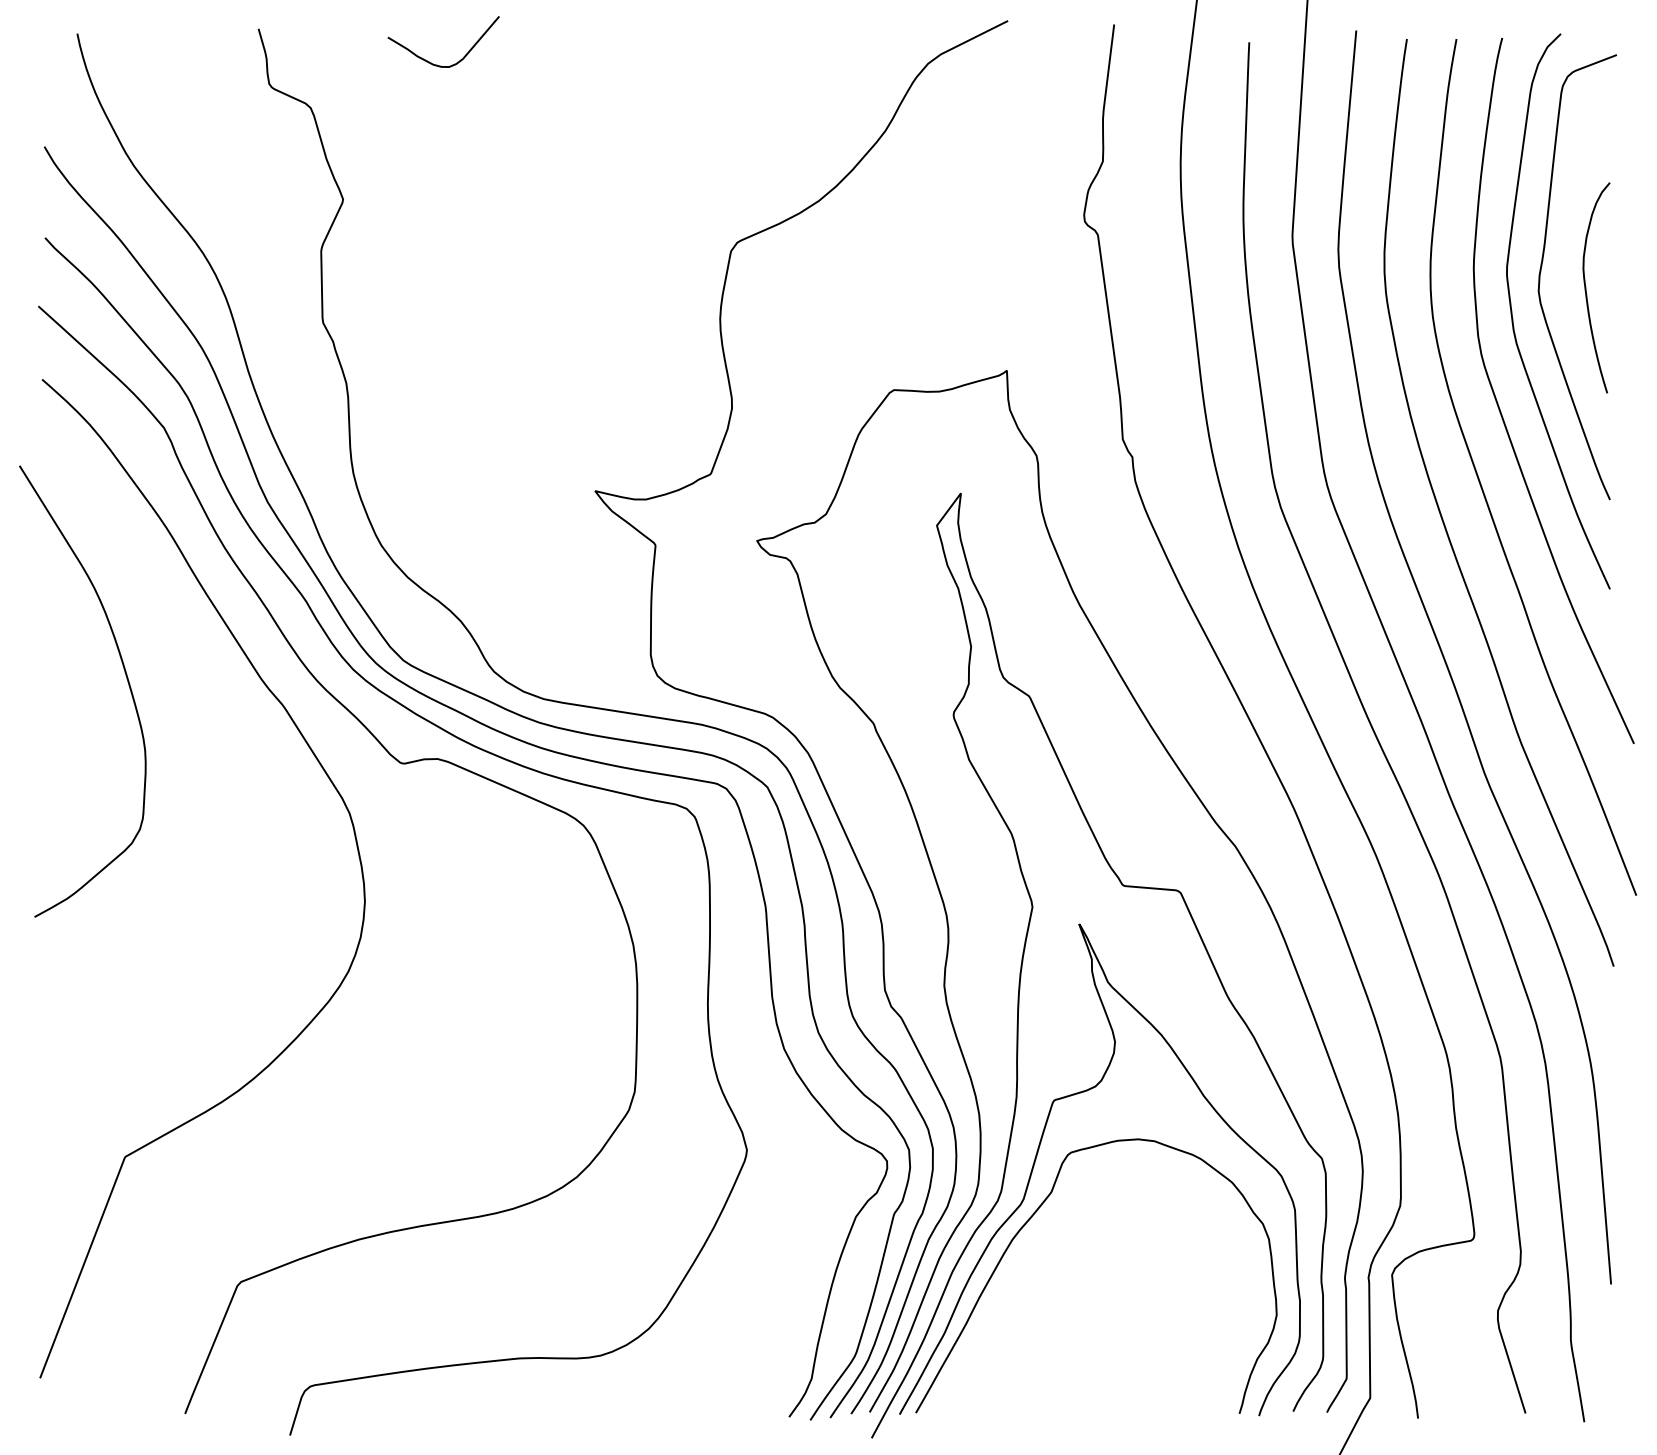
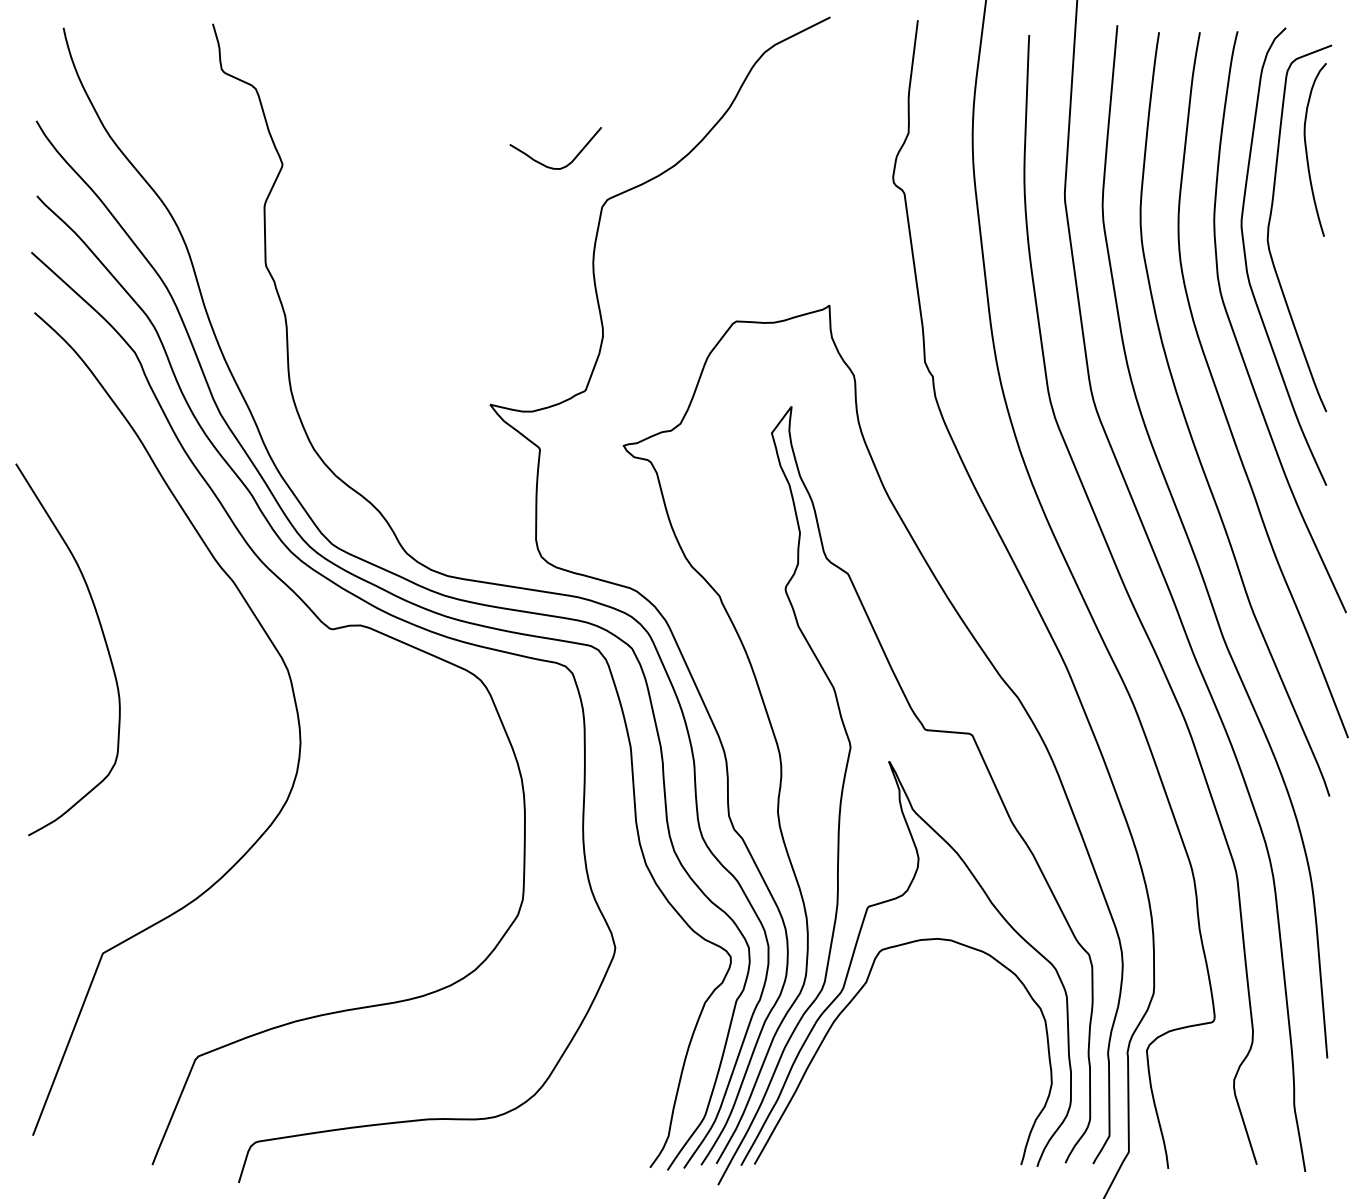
curve: (437, 64) -> (550, 166), moved
curve: (1586, 287) -> (1307, 149), moved
curve: (126, 679) -> (104, 639), moved

